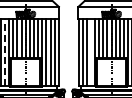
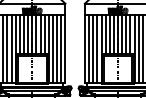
line: (91, 51) -> (97, 48), added
line: (5, 52) -> (11, 49), dashed -> solid

